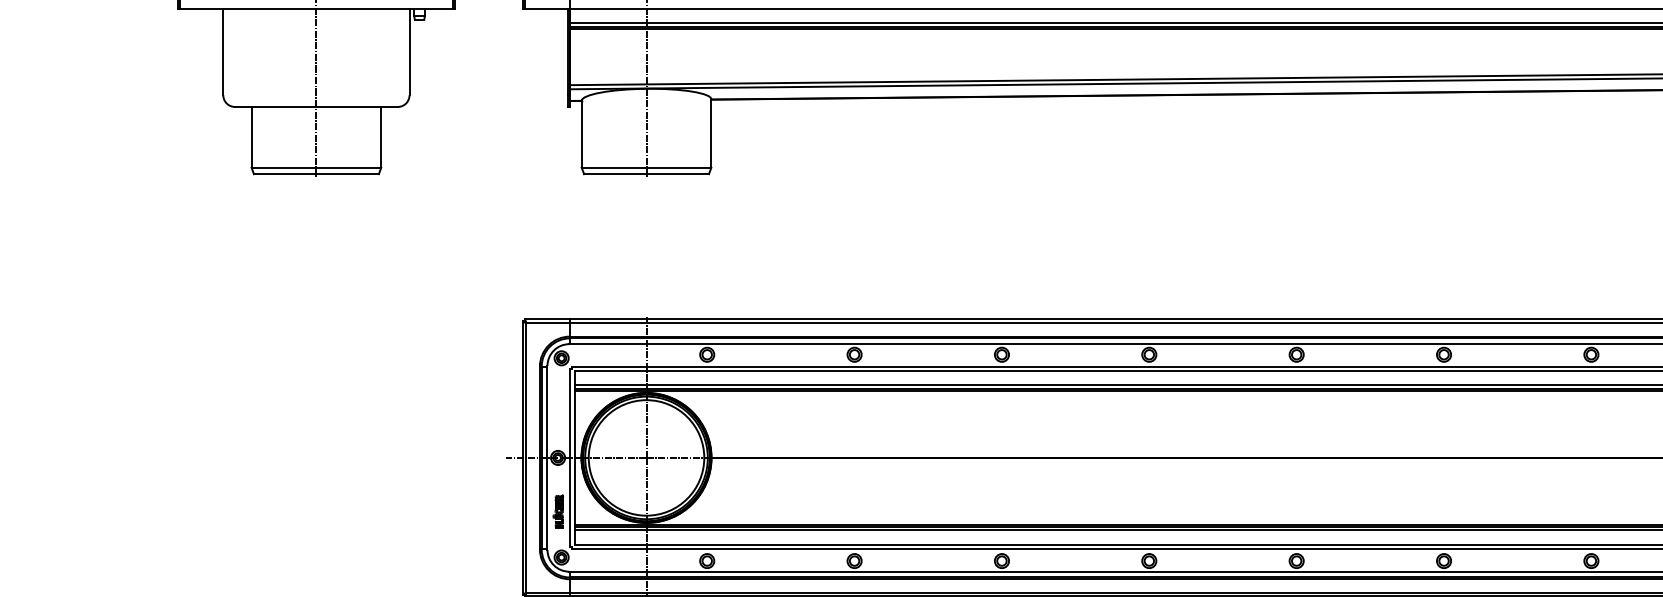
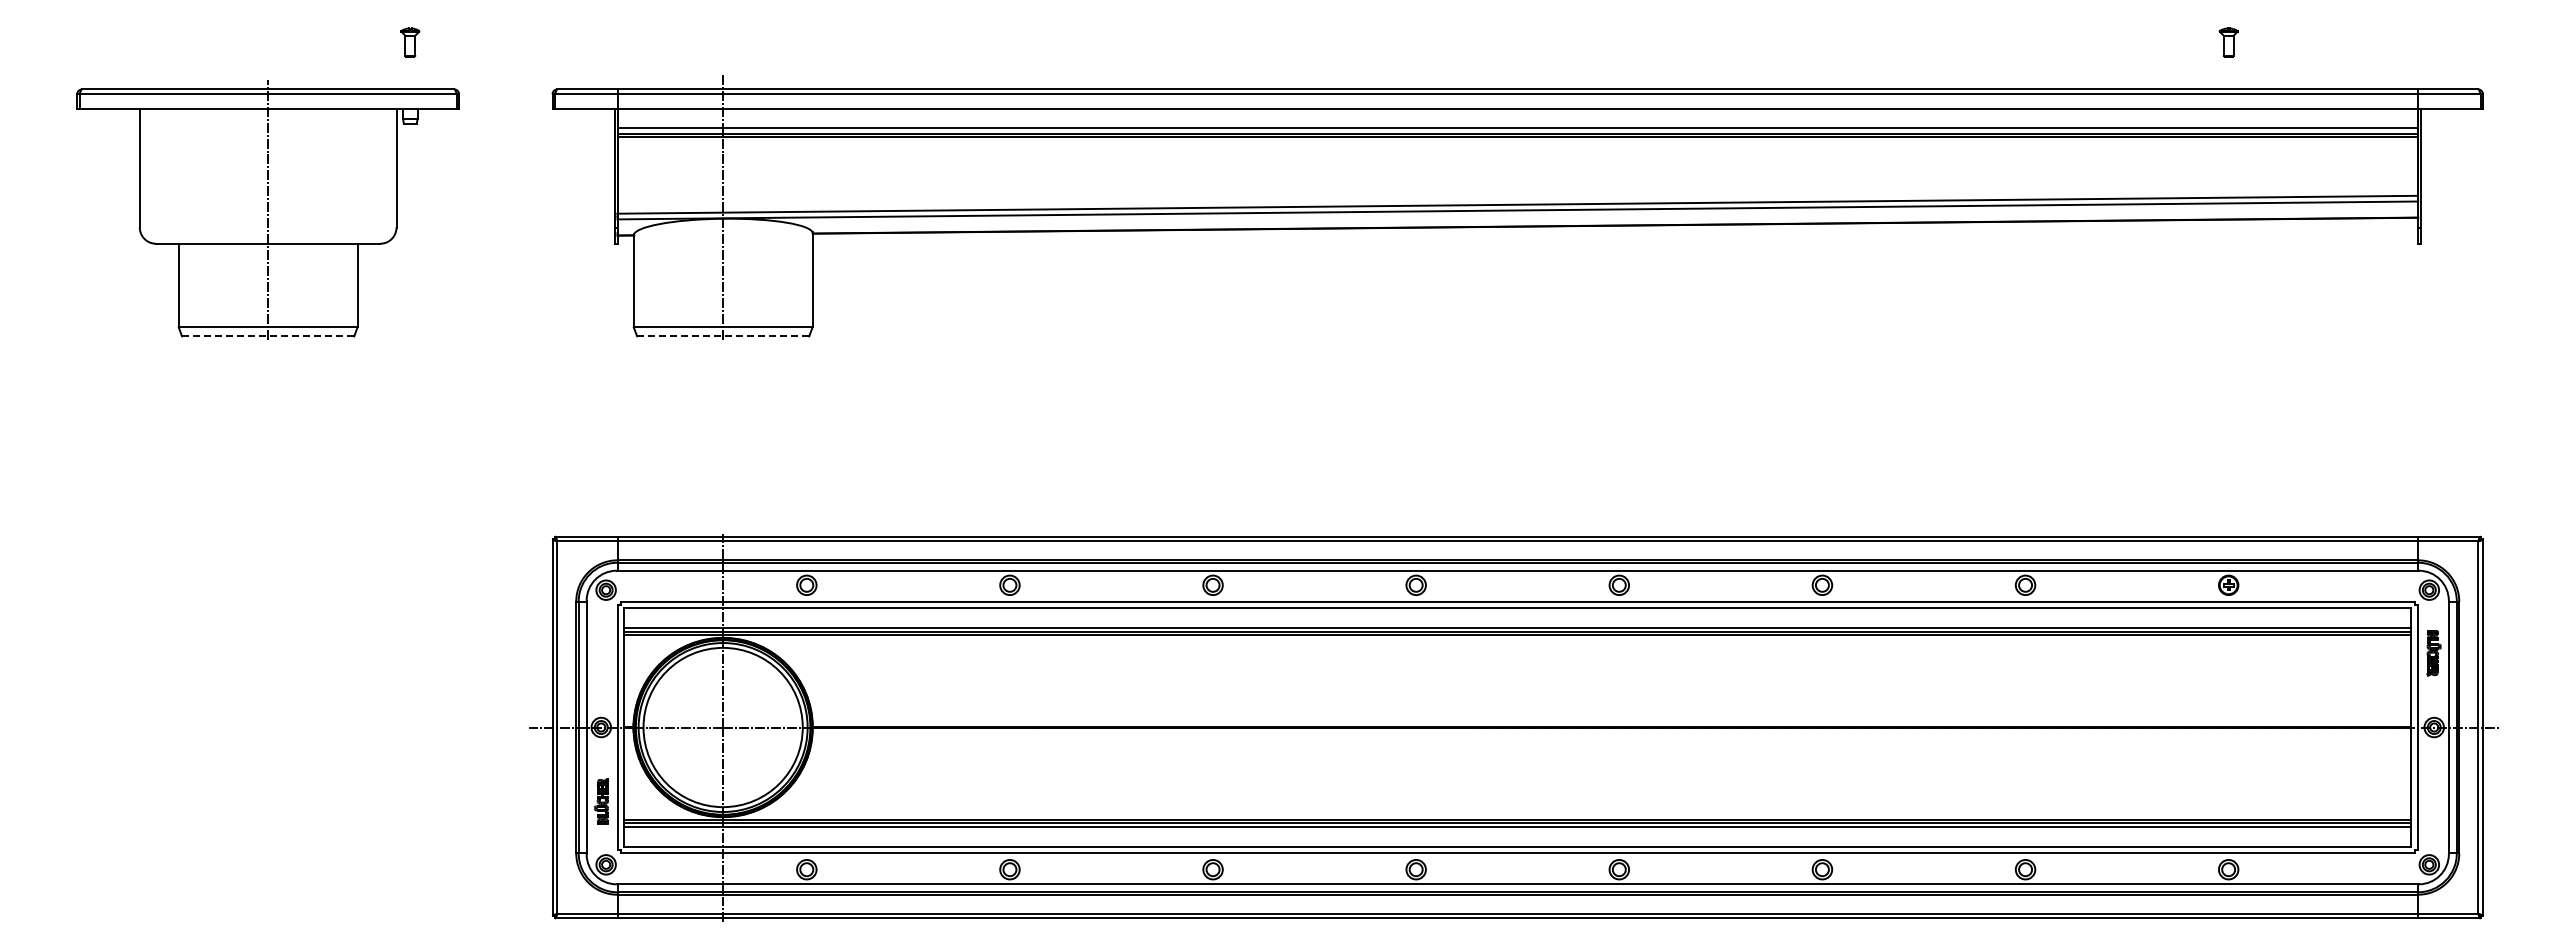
line: (315, 174) -> (267, 336), solid -> dashed
line: (646, 174) -> (722, 336), solid -> dashed

